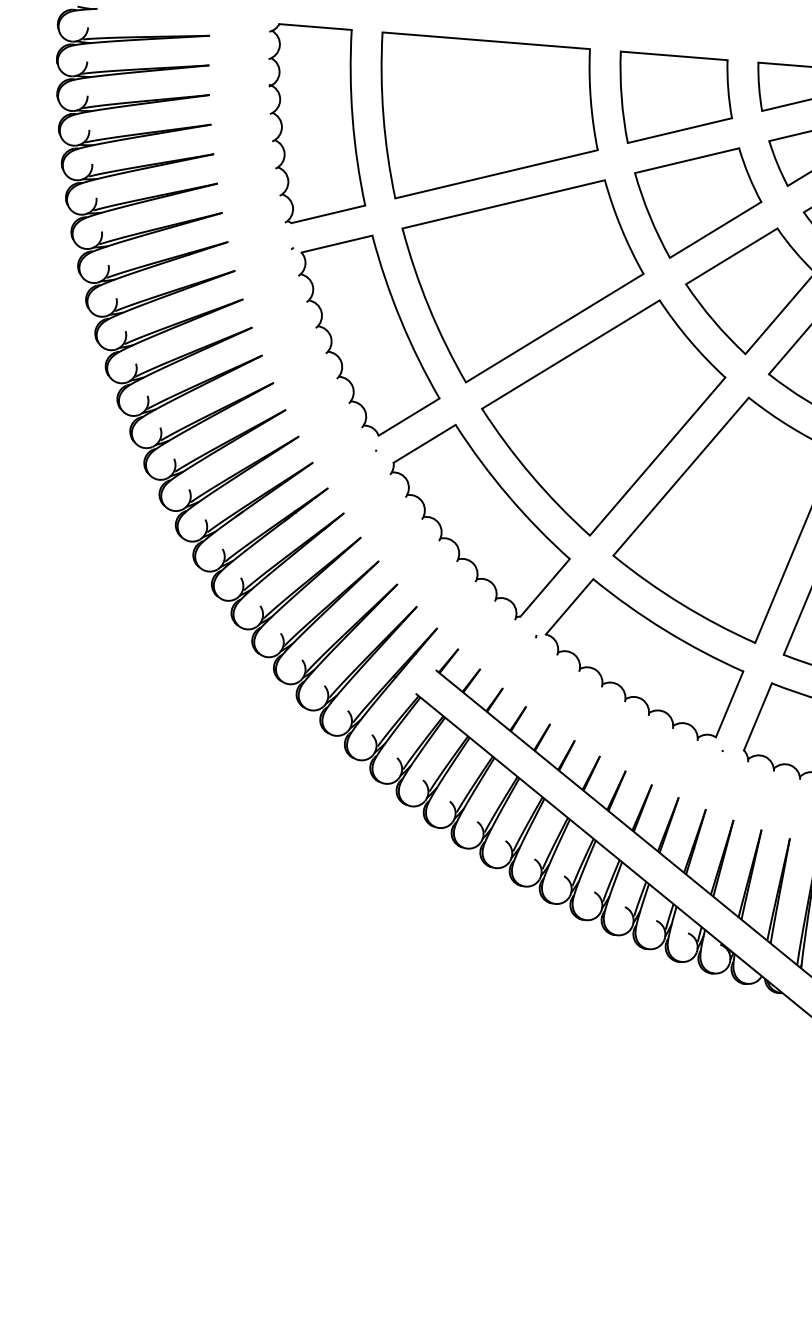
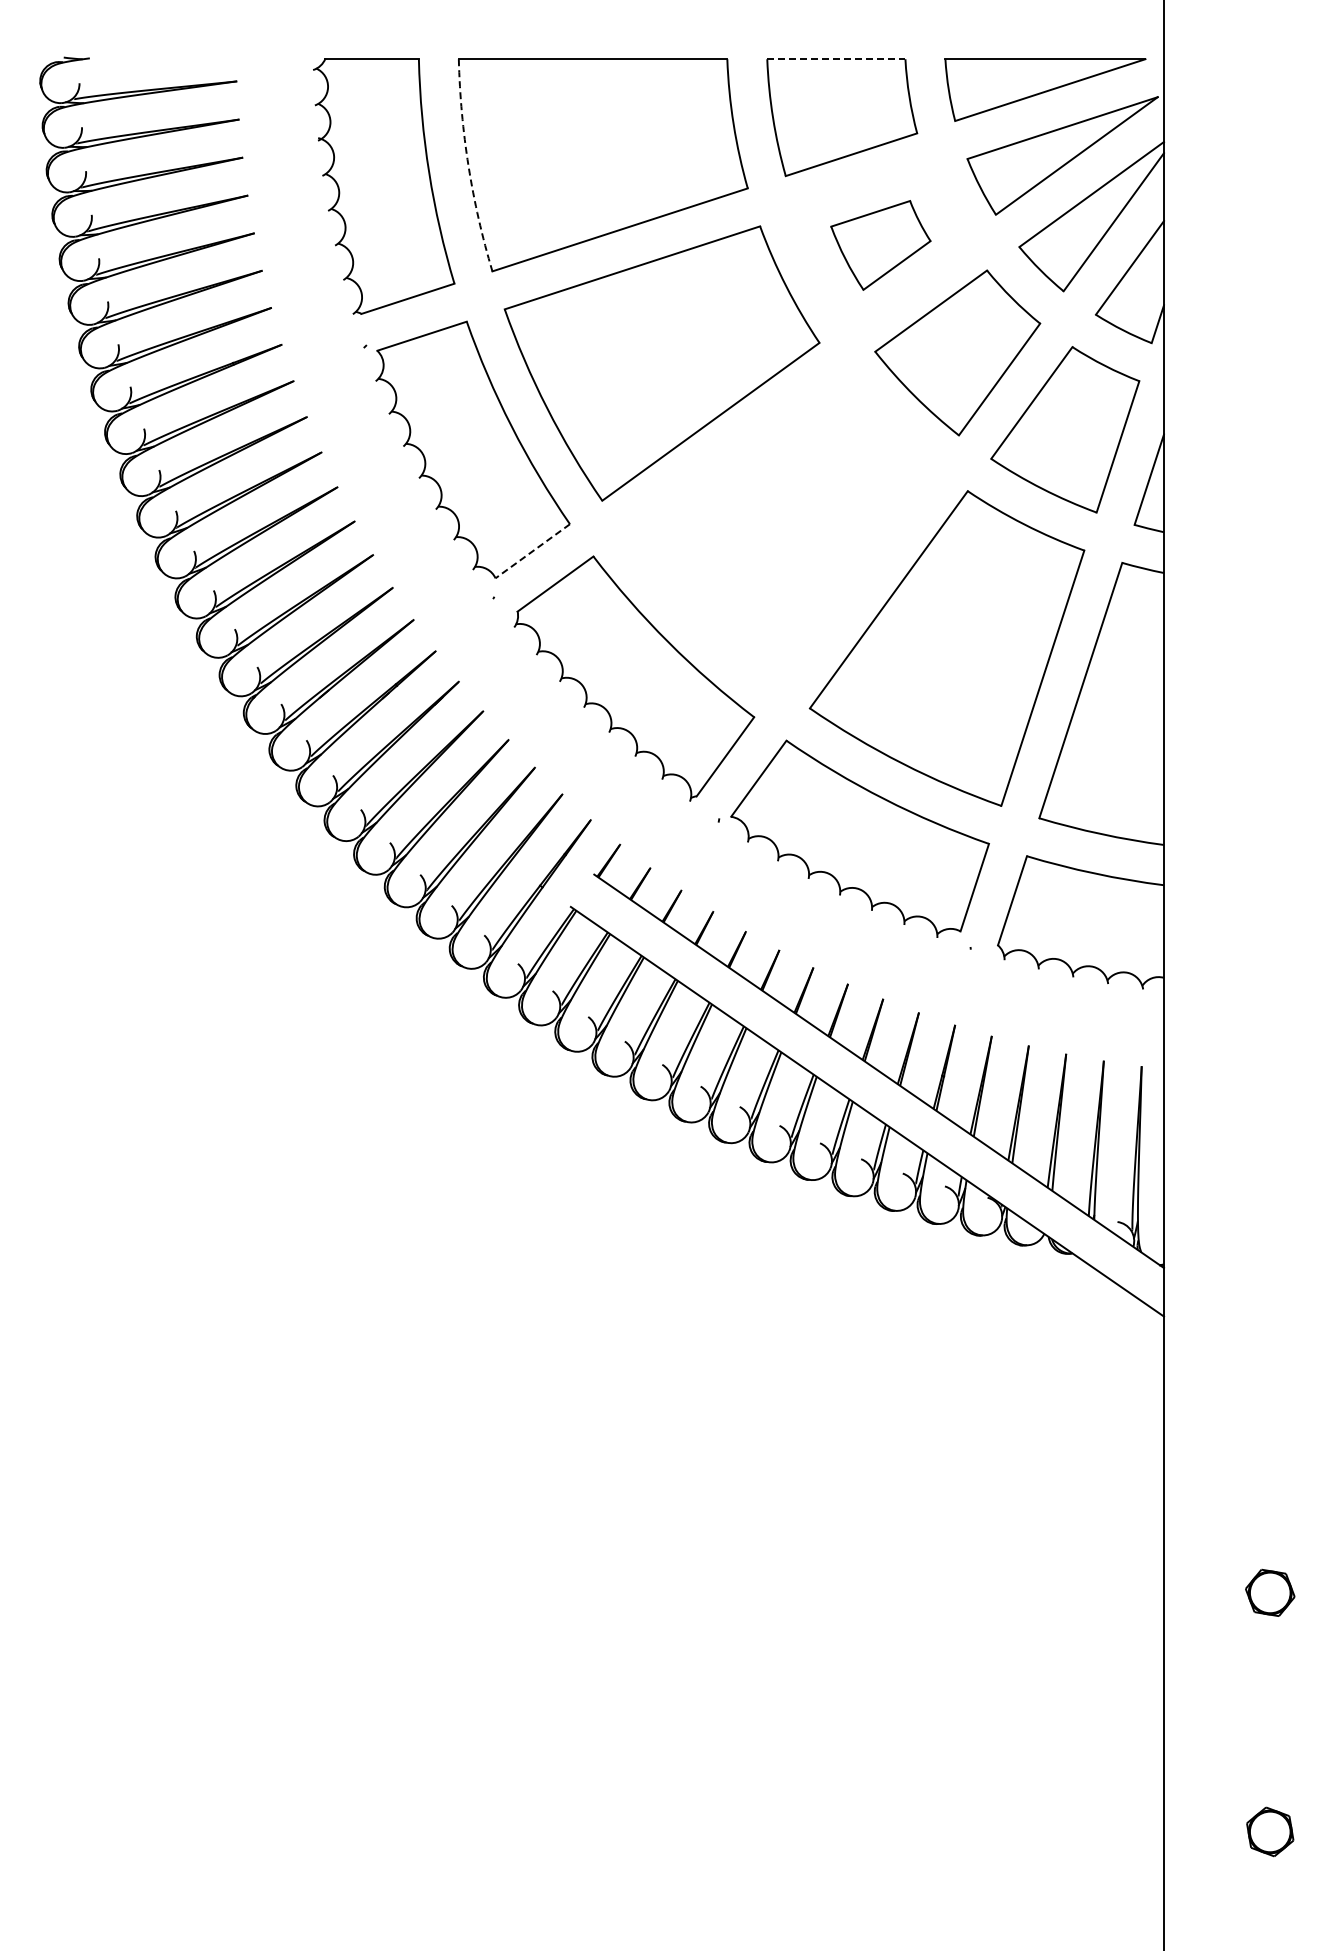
line: (674, 56) -> (836, 59), solid -> dashed
arc: (383, 115) -> (468, 166), solid -> dashed
part: (696, 202) -> (880, 245), size x0.6
part: (601, 415) -> (780, 529), removed
line: (408, 417) -> (532, 551), solid -> dashed

